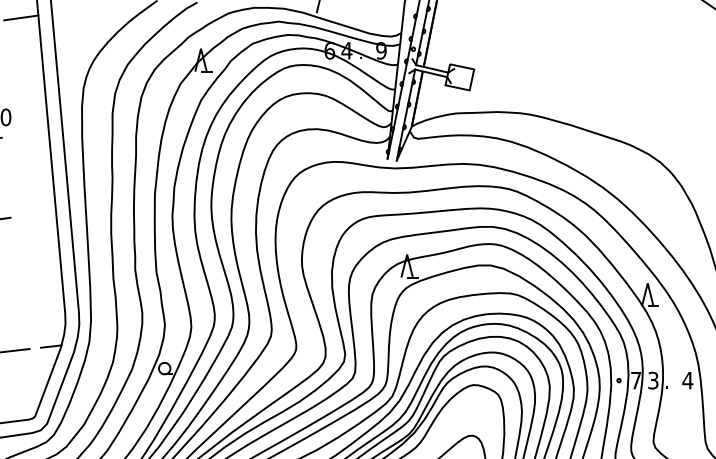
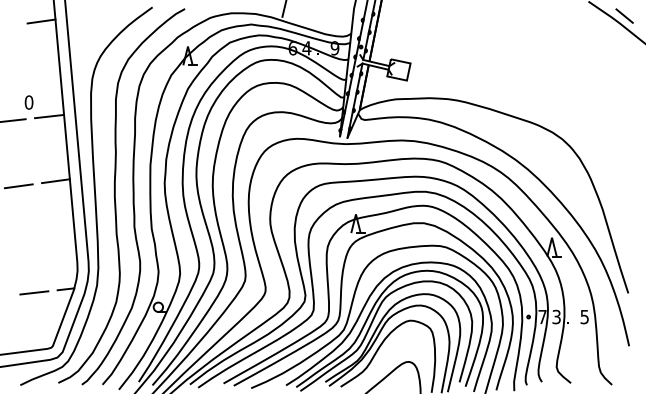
line: (29, 134) -> (48, 116), added
line: (38, 214) -> (55, 181), added
text: (687, 381) -> (584, 317), 4 -> 5

